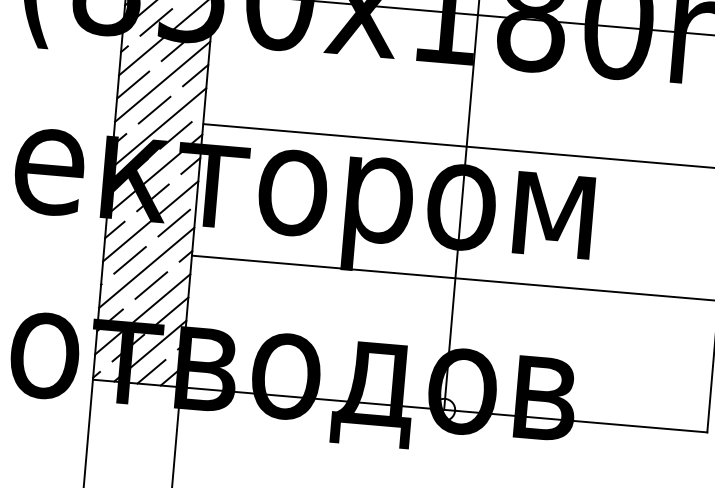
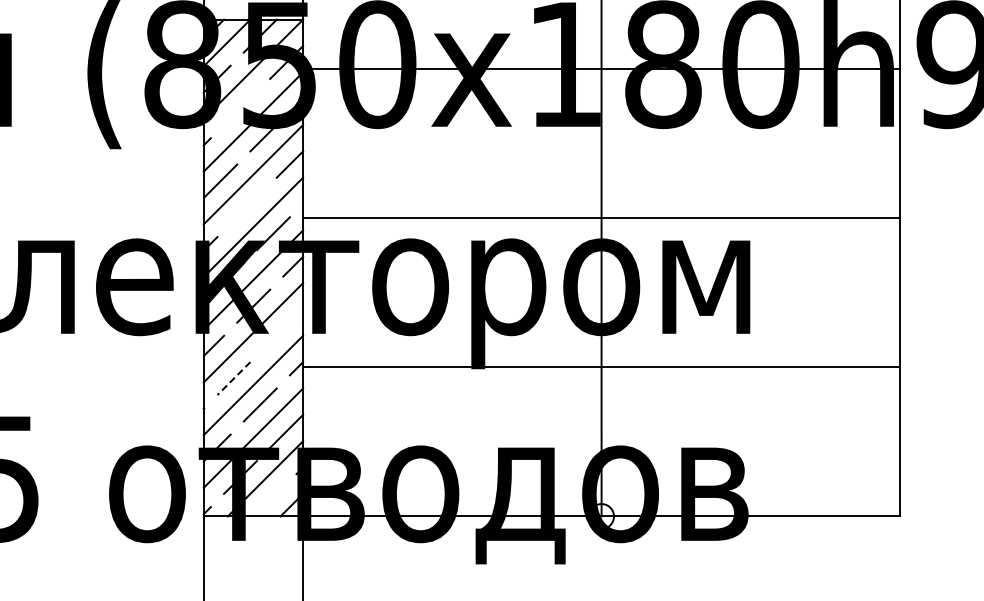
line: (156, 22) -> (240, 108), removed
line: (154, 109) -> (246, 206), removed
line: (173, 223) -> (279, 332), removed
line: (129, 260) -> (233, 378), solid -> dashed
line: (151, 371) -> (268, 501), removed

